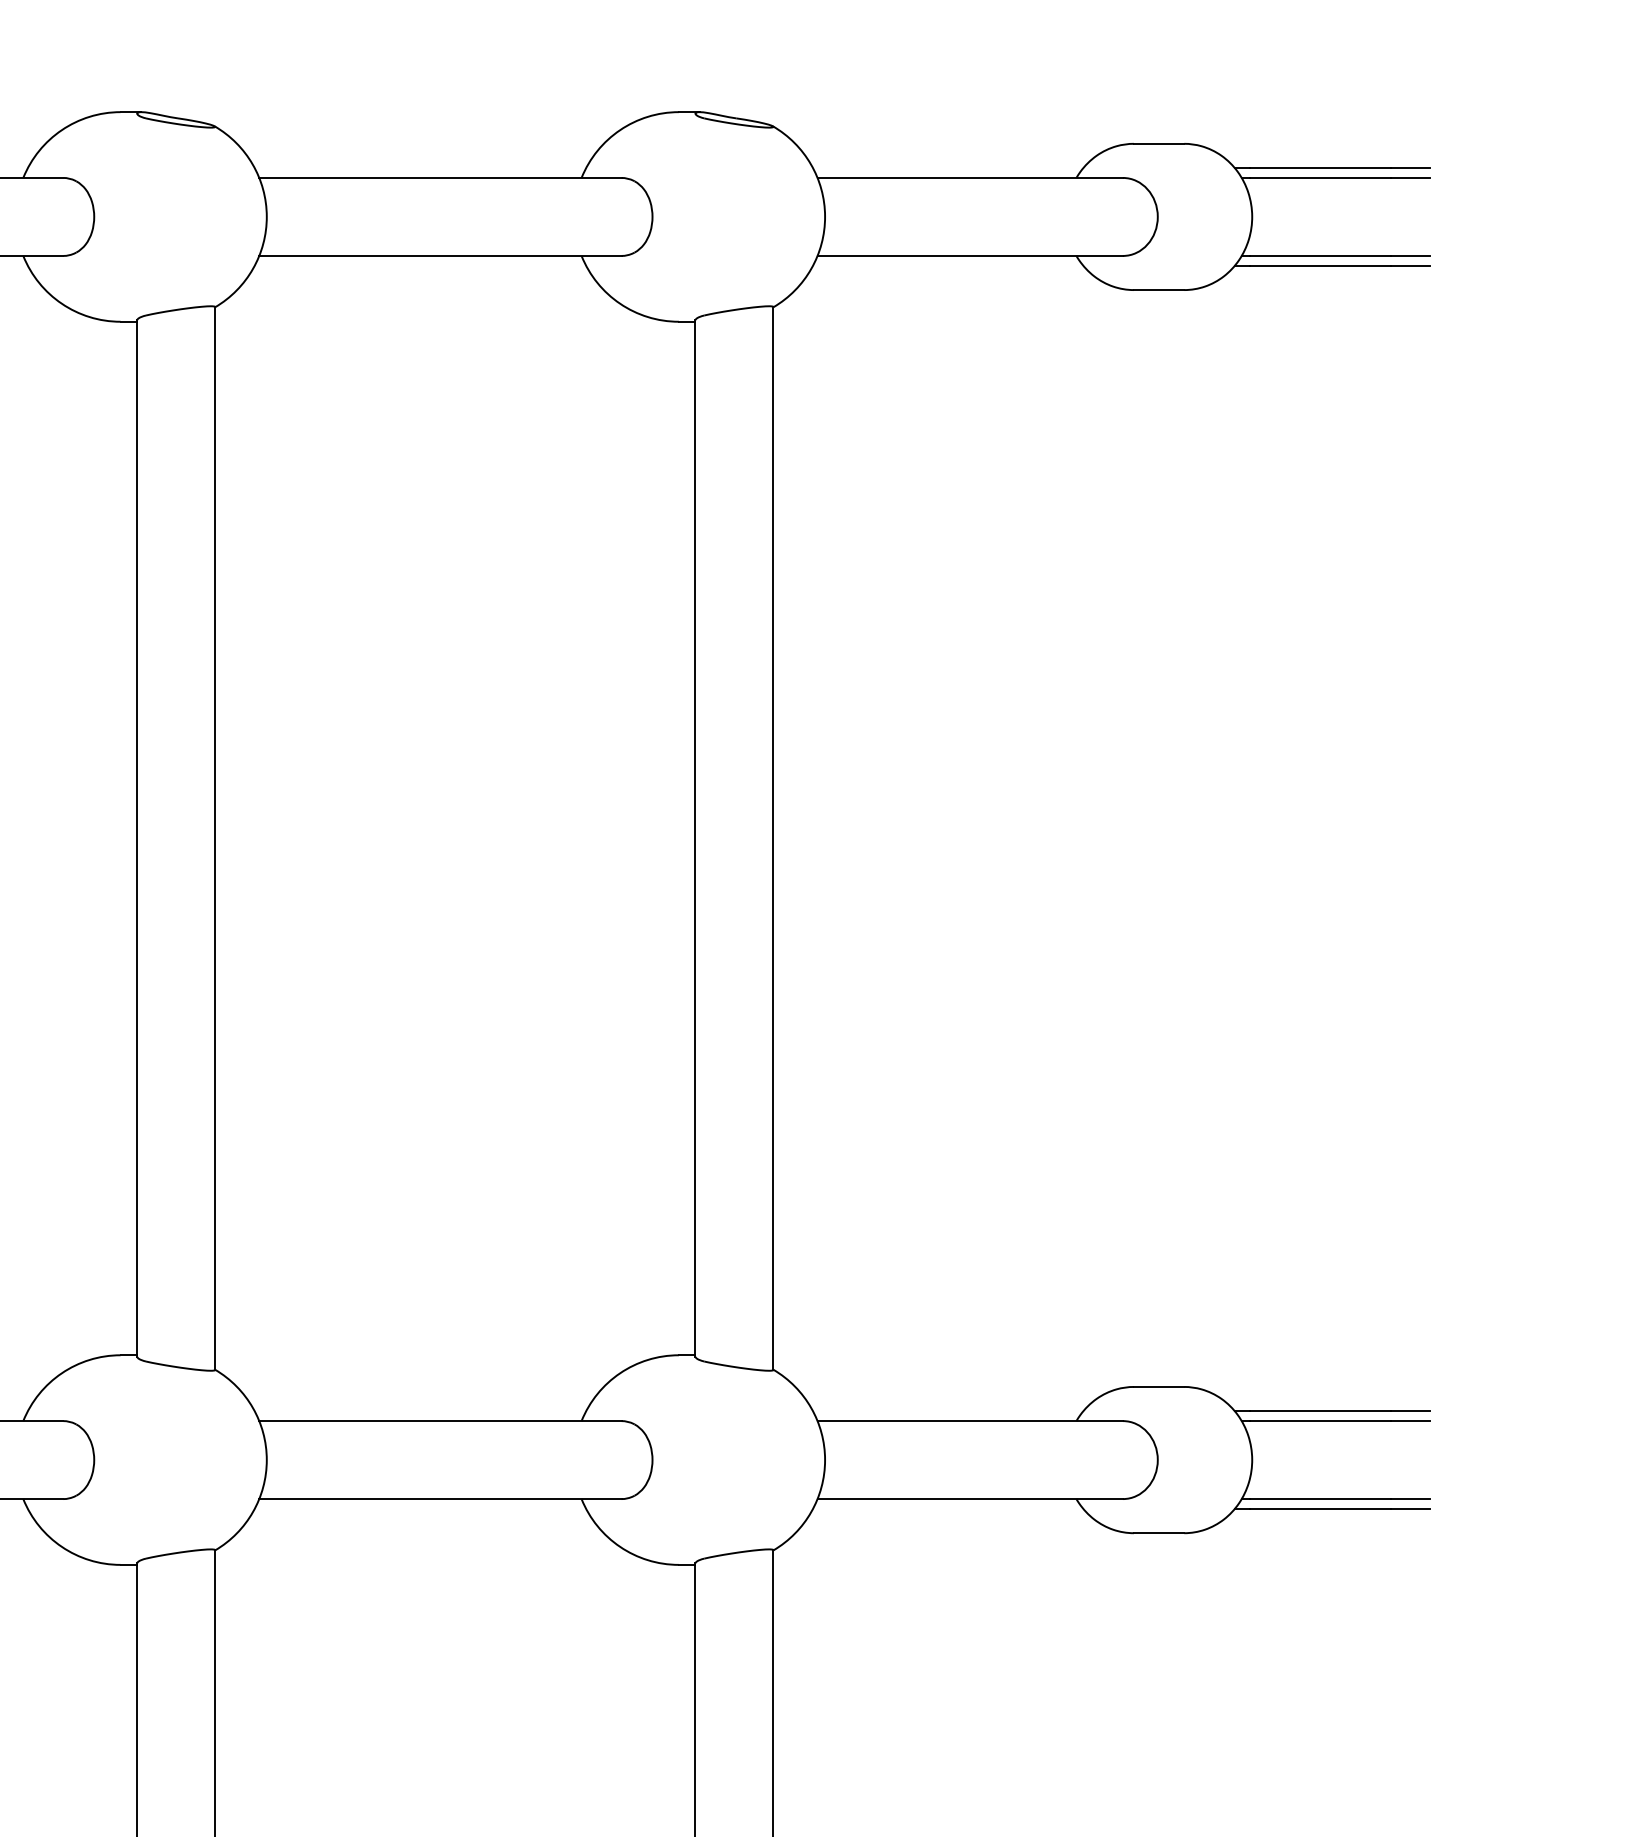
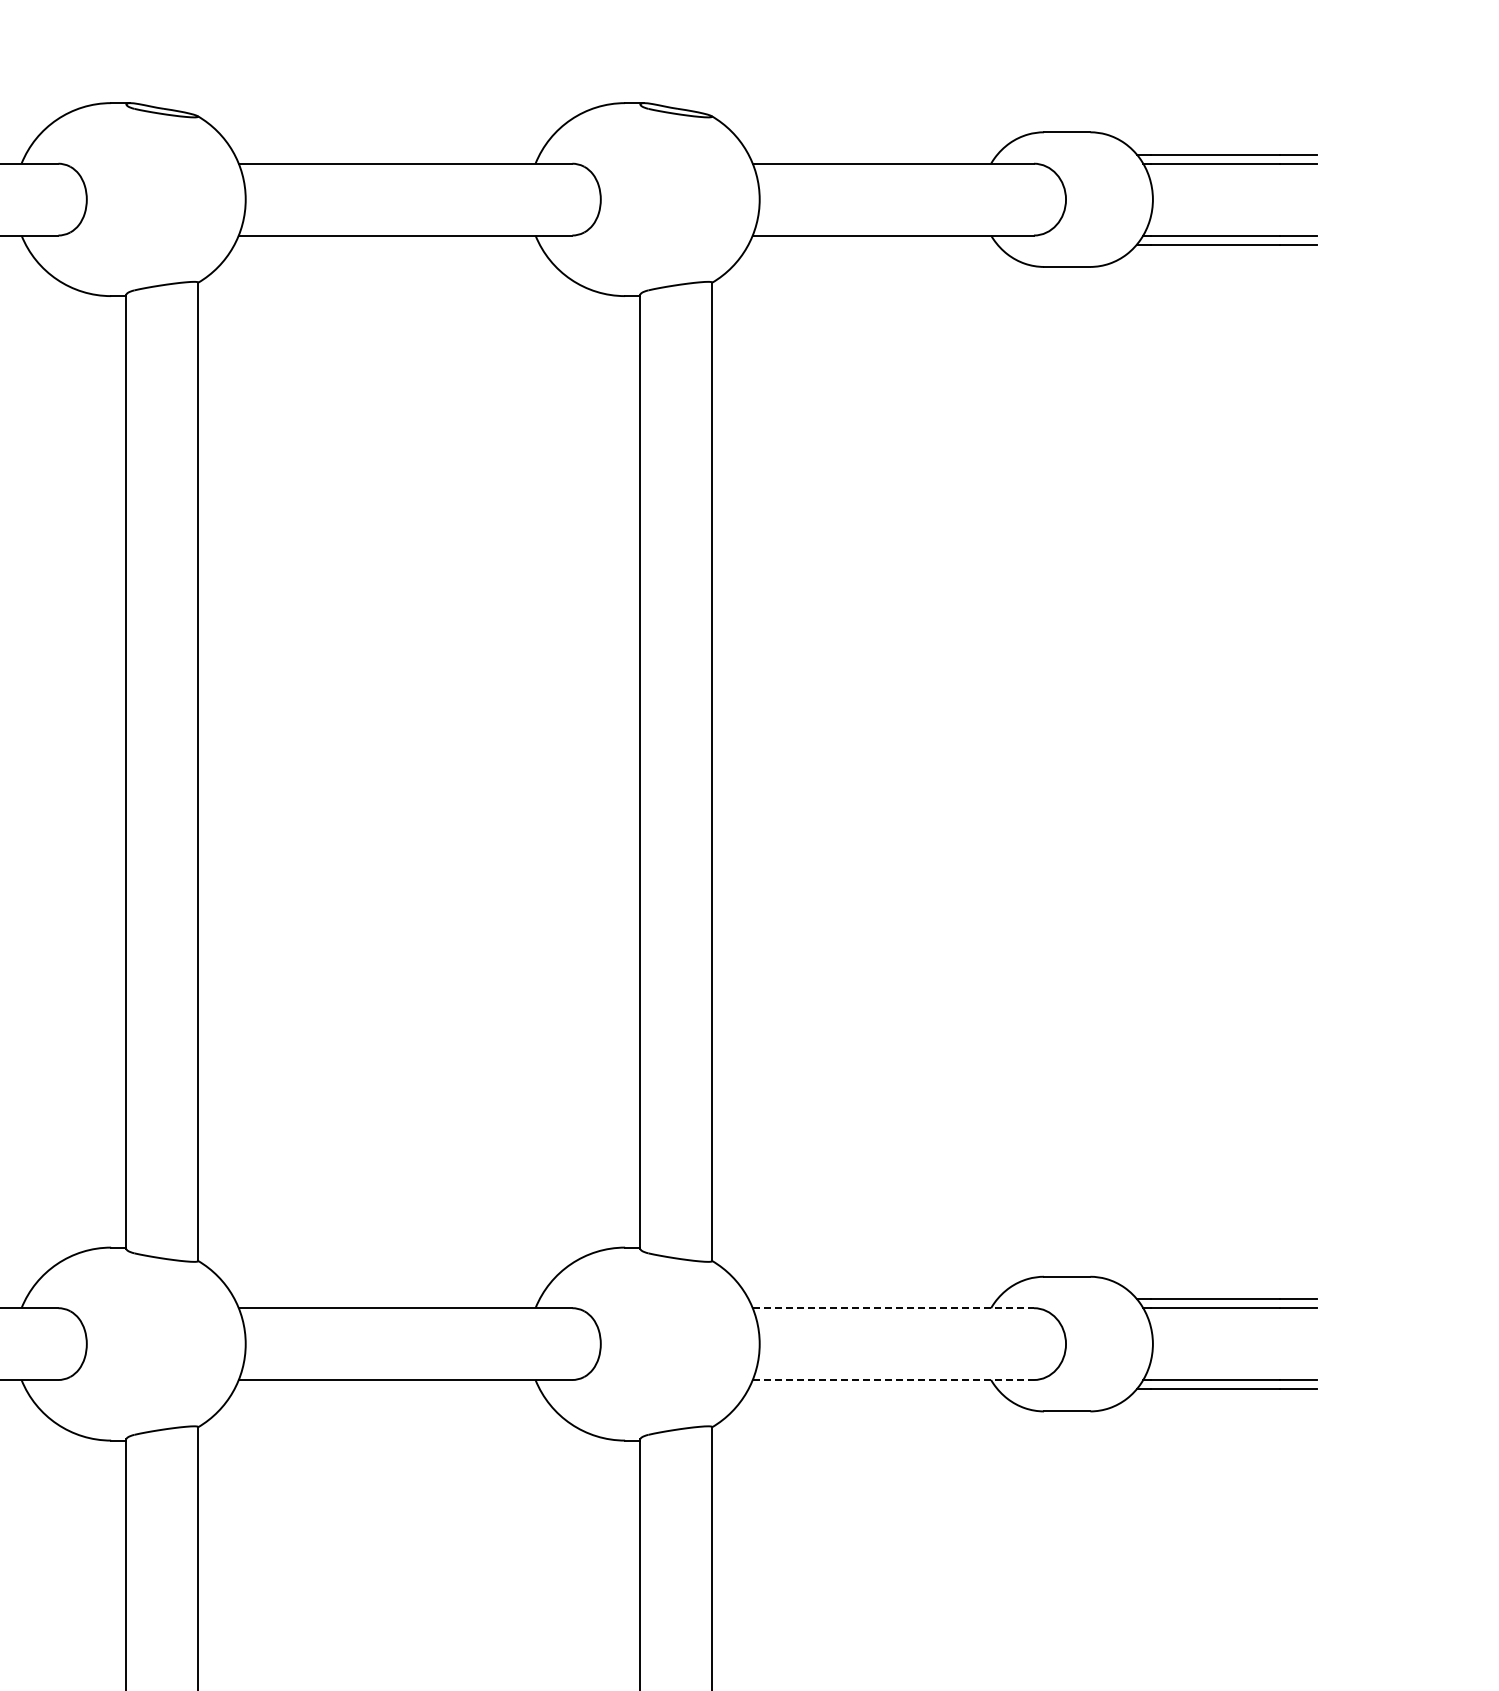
line: (970, 1421) -> (893, 1308), solid -> dashed
line: (970, 1499) -> (893, 1380), solid -> dashed

